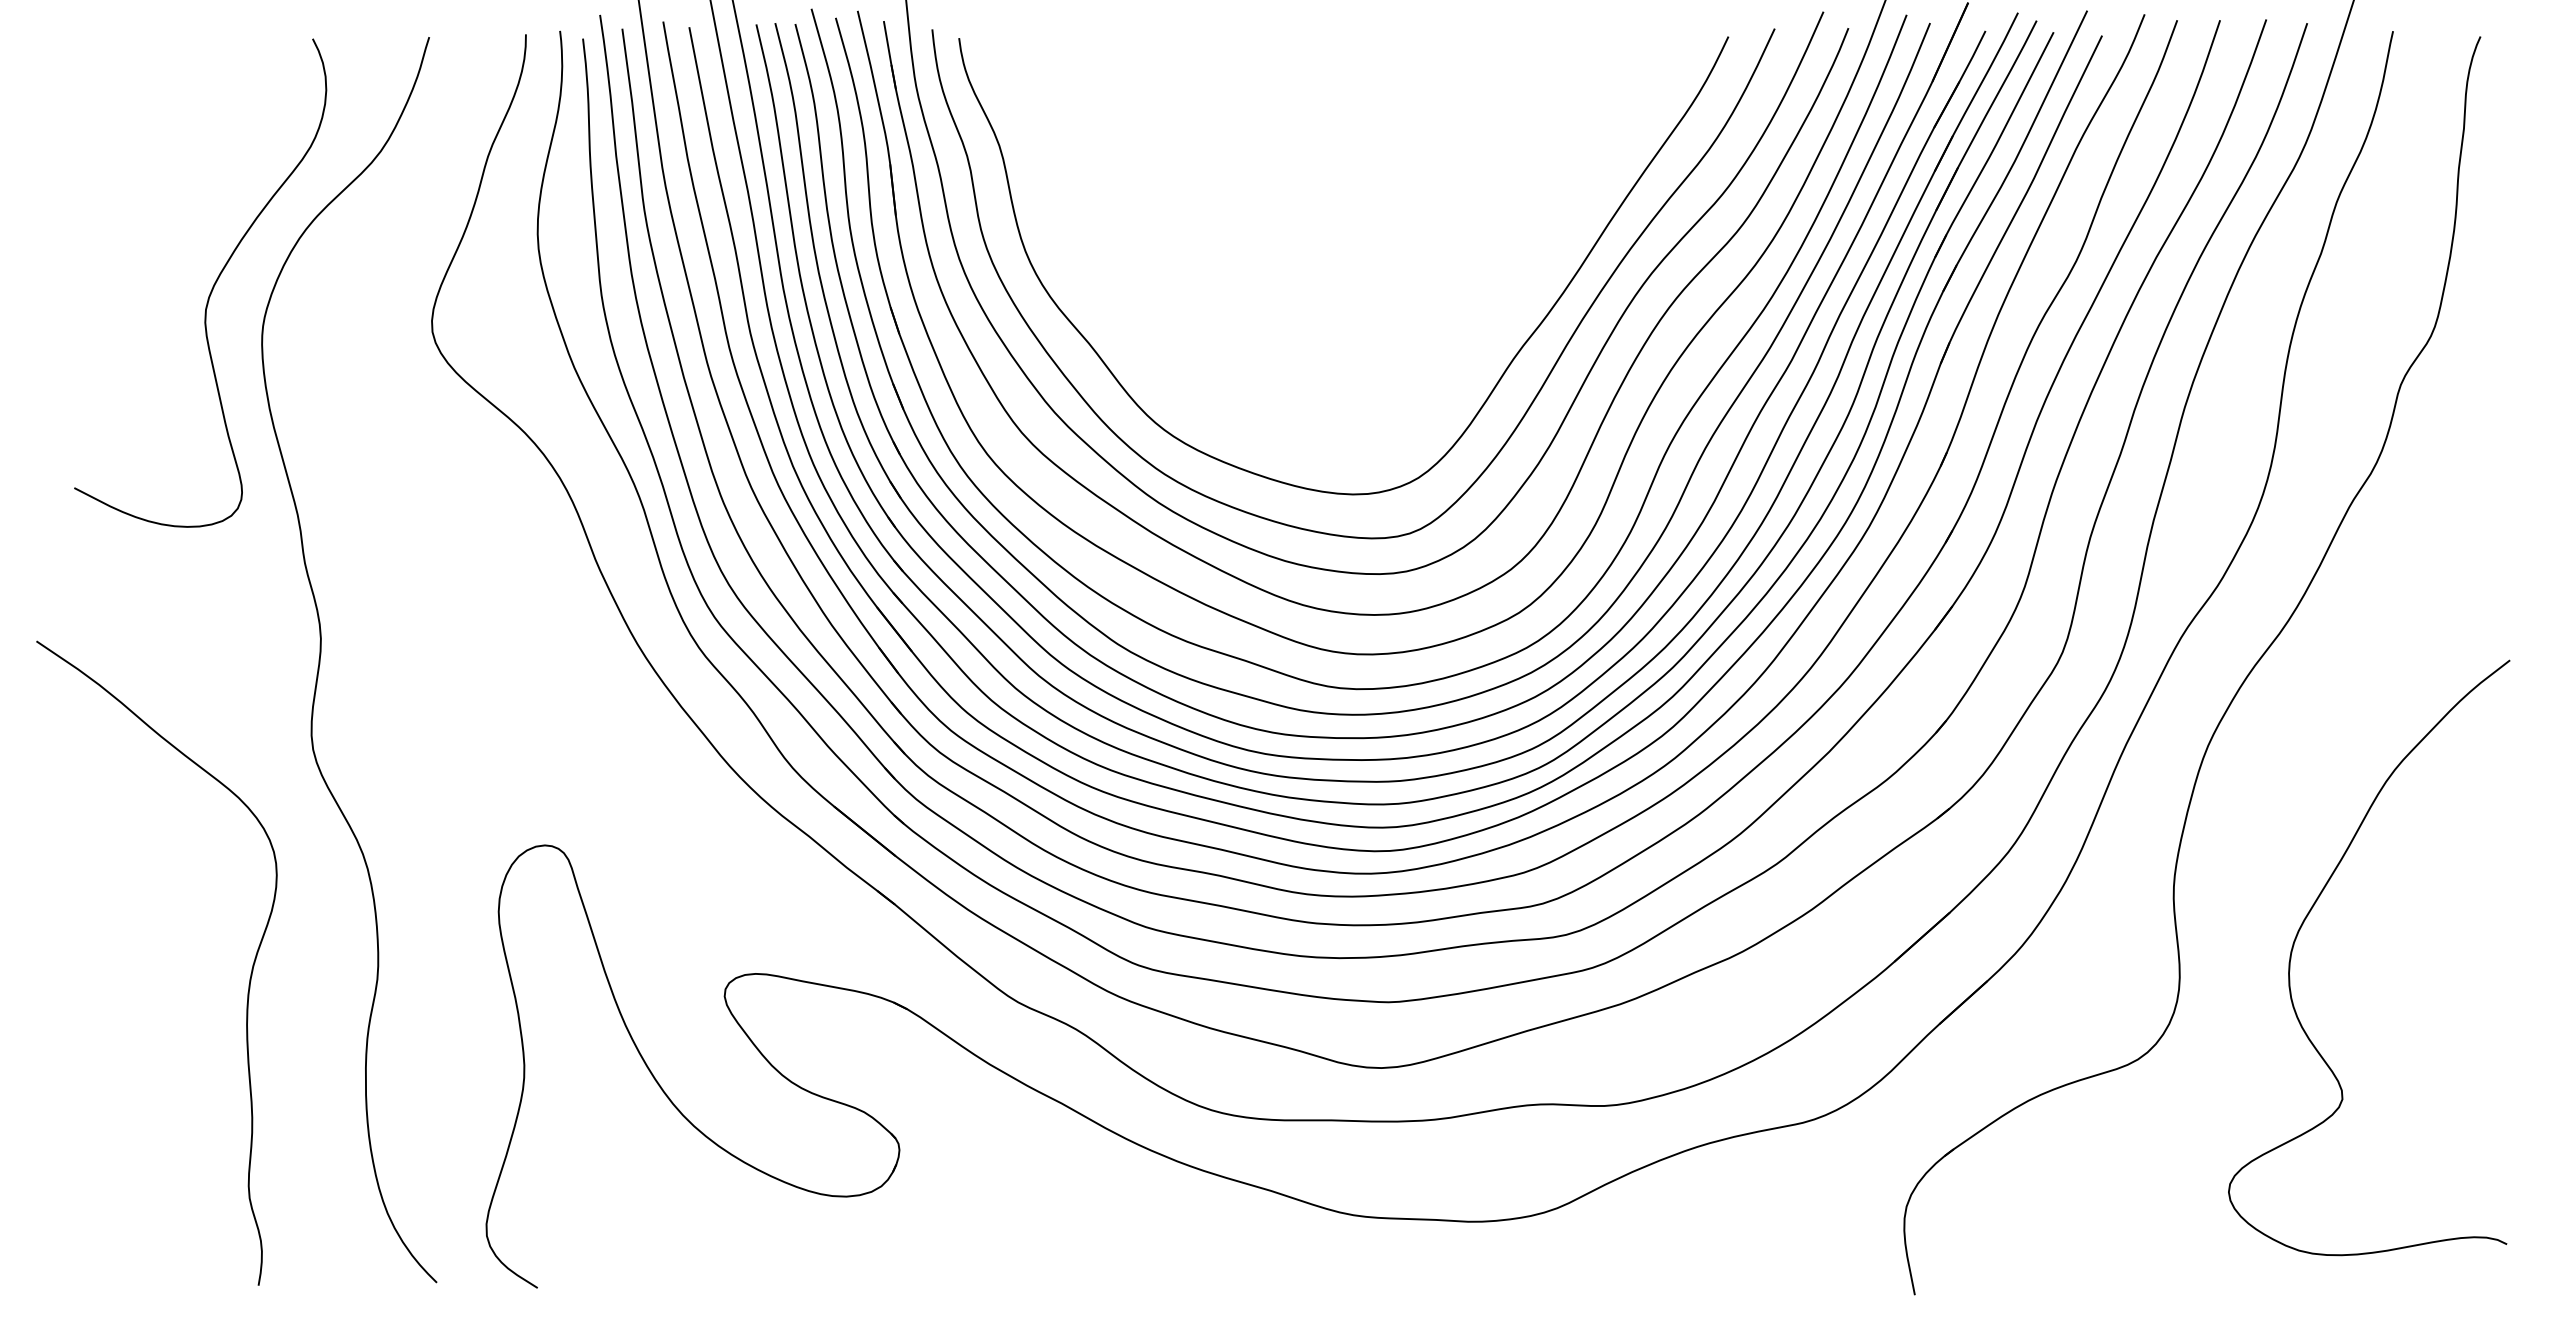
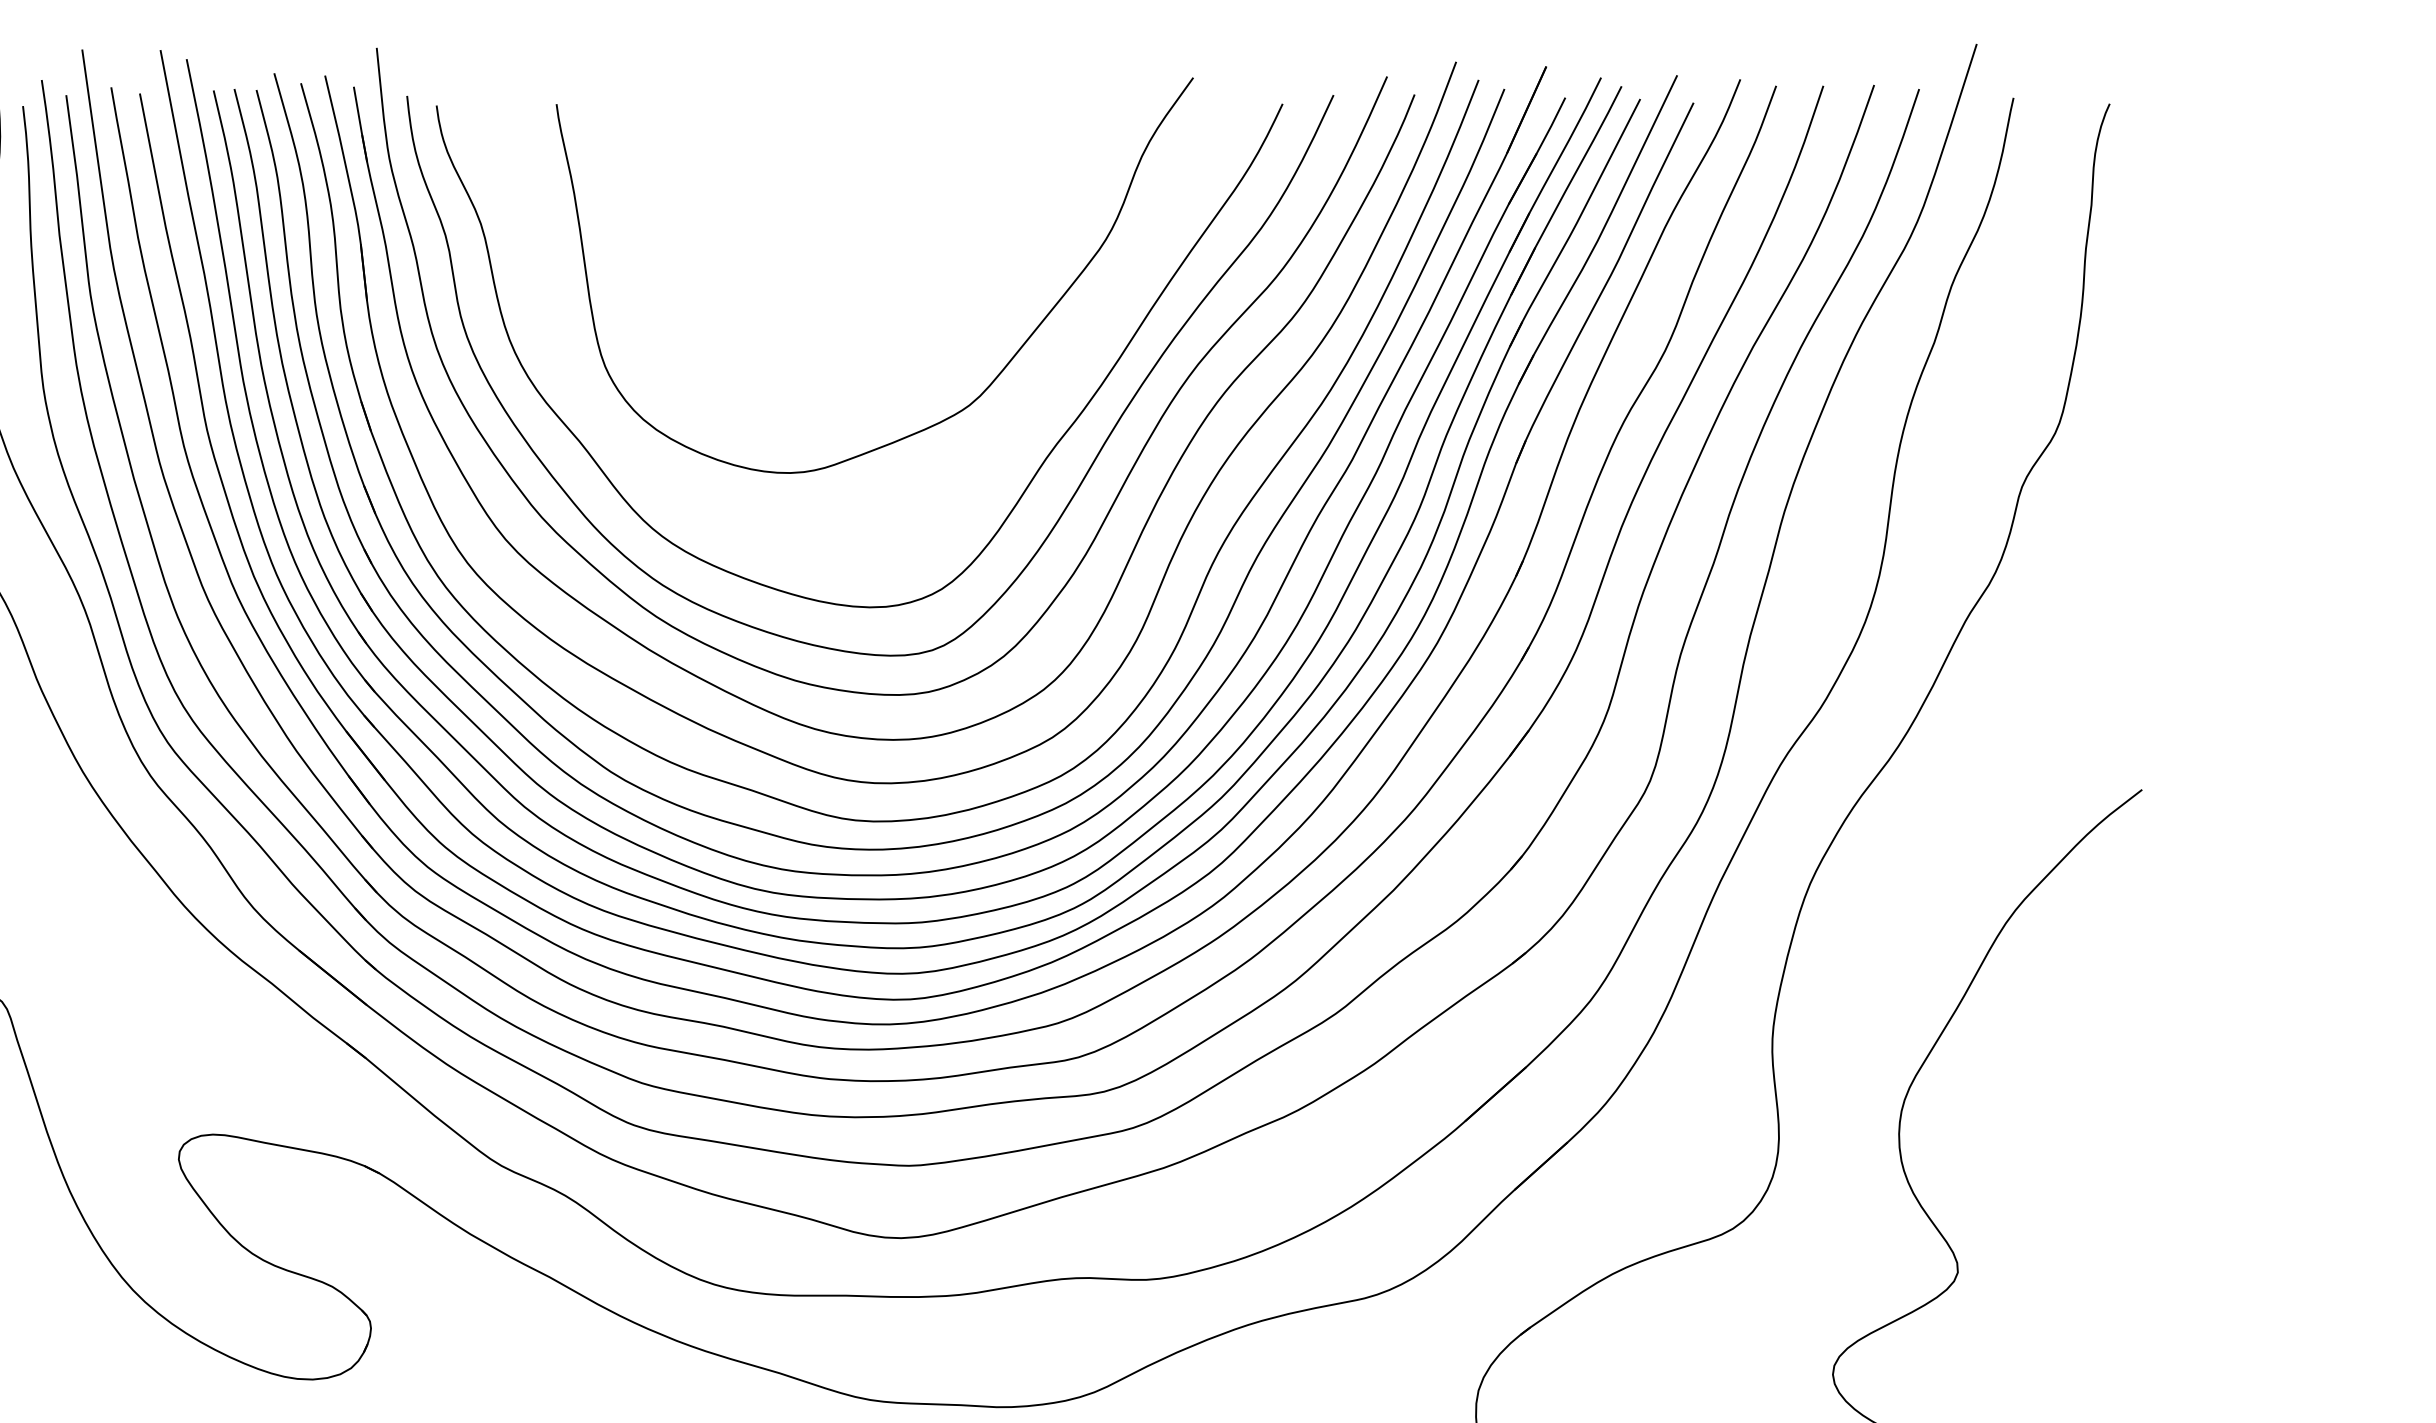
curve: (1468, 283) -> (996, 375), added

